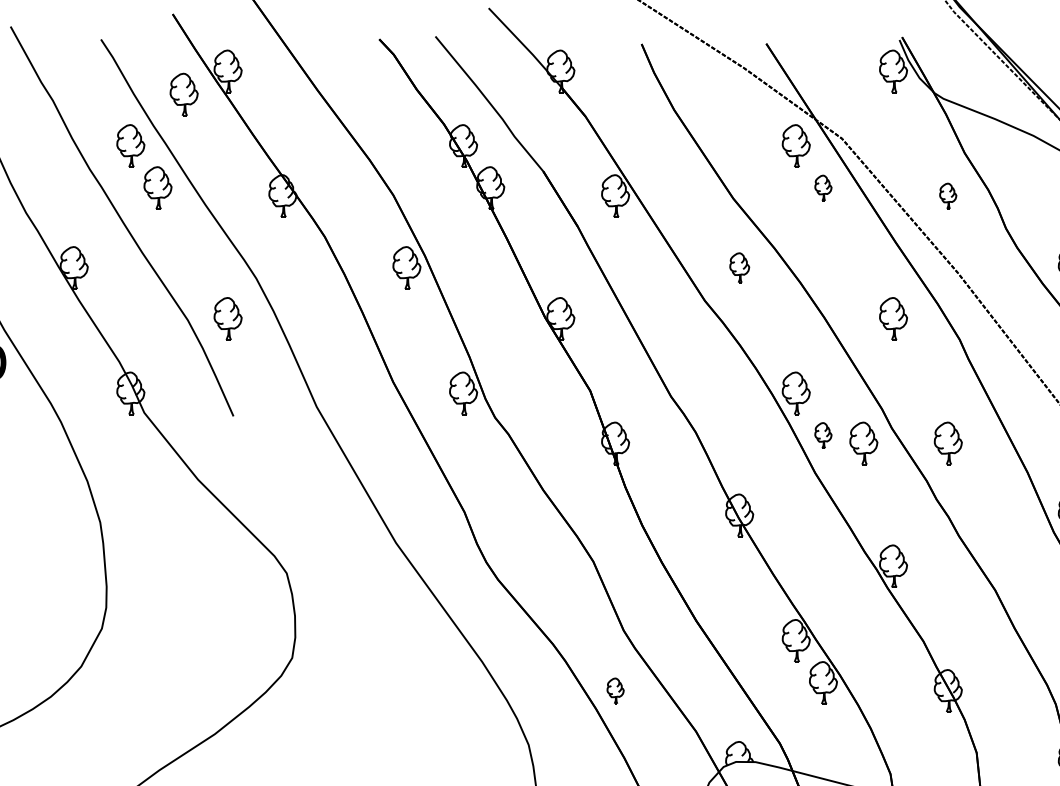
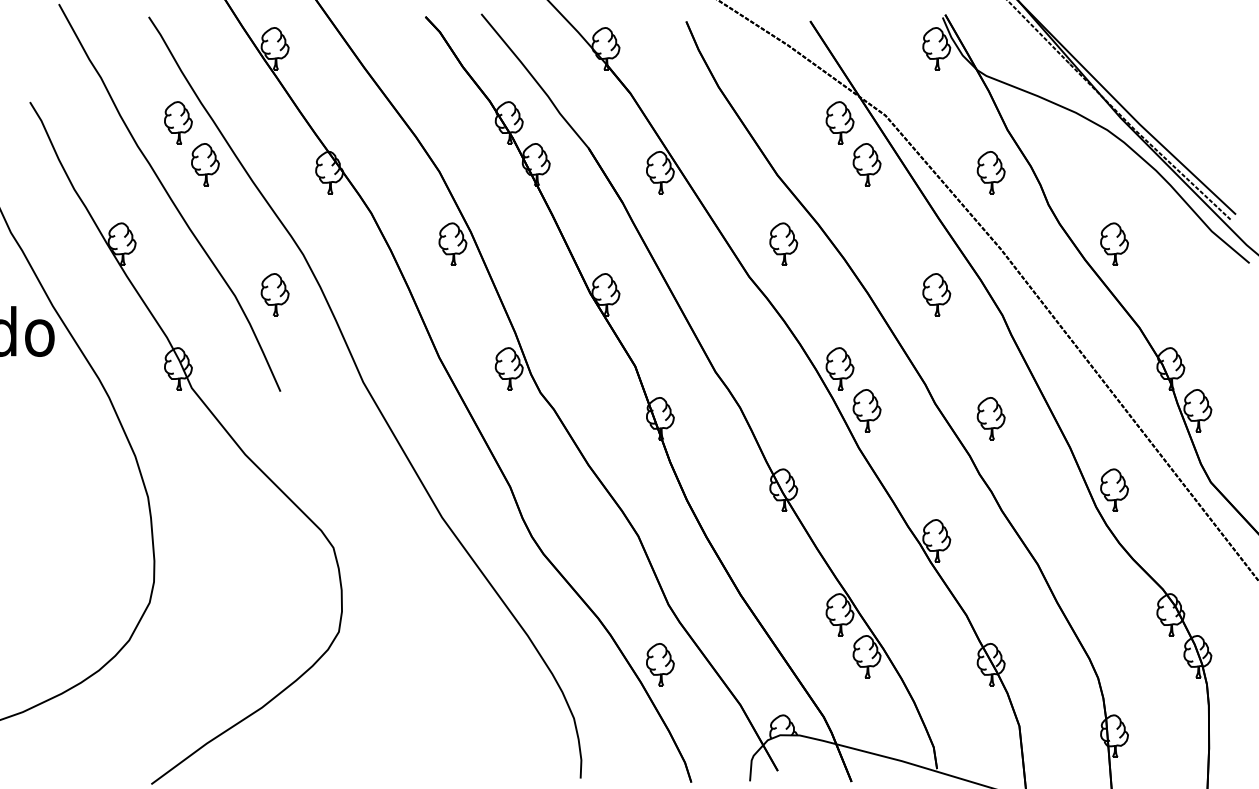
part: (184, 94) -> (231, 71), removed
part: (822, 187) -> (866, 164), size x1.67
part: (947, 195) -> (990, 172), size x1.67
part: (739, 267) -> (783, 243), size x1.43
part: (822, 435) -> (866, 410), size x1.67
part: (863, 443) -> (906, 418), removed
part: (615, 690) -> (660, 664), size x1.67

